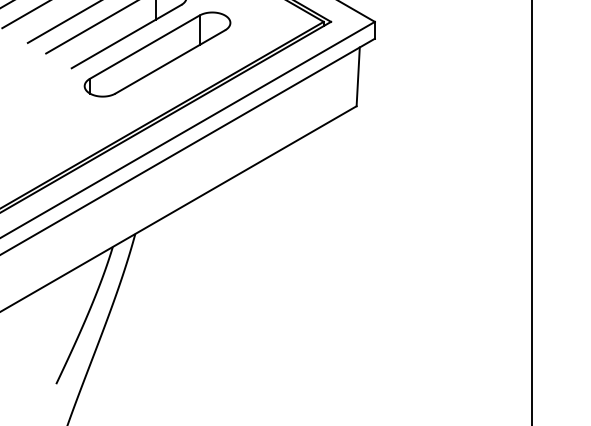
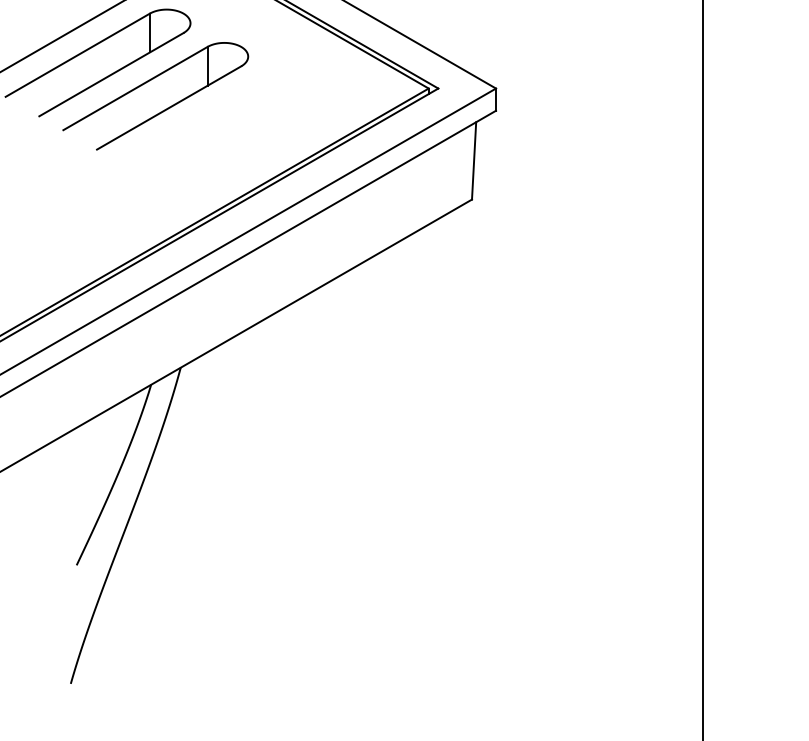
part: (157, 54) -> (209, 131), removed

